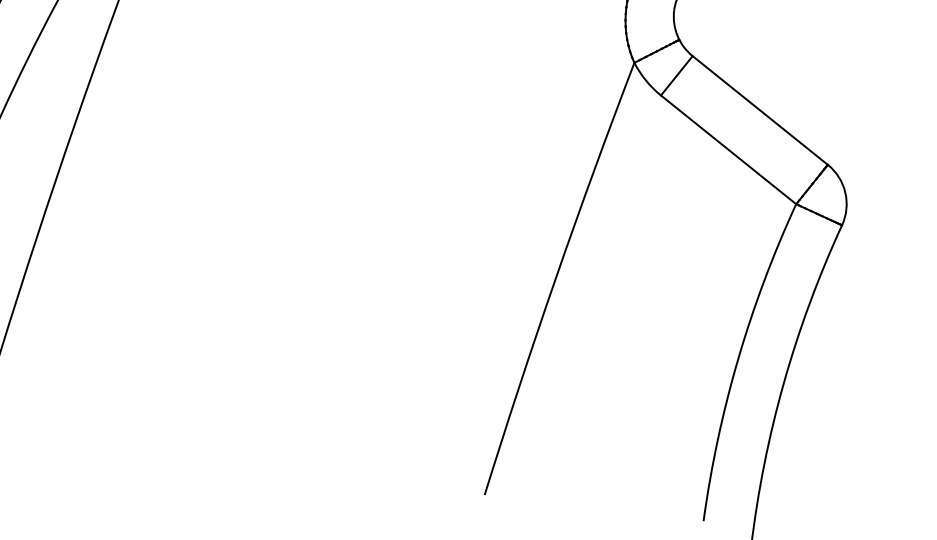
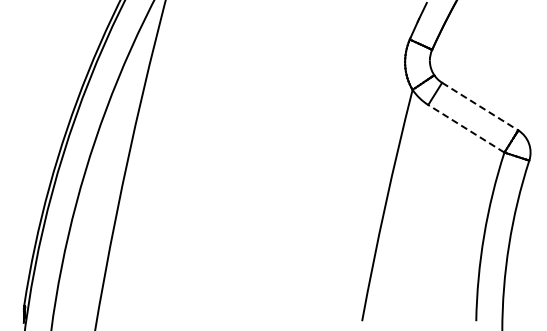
line: (760, 110) -> (480, 106), solid -> dashed
line: (728, 149) -> (466, 128), solid -> dashed

